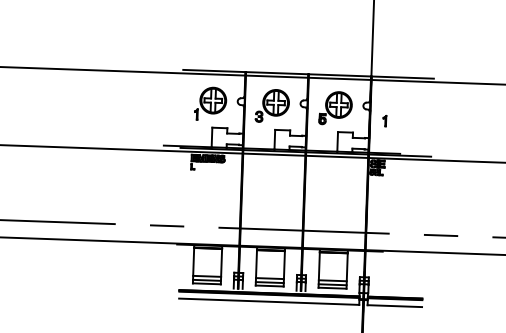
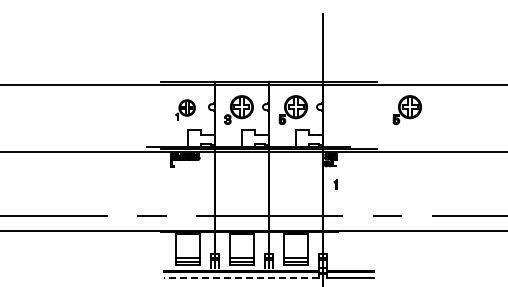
part: (210, 103) -> (185, 109), size x0.7
part: (467, 112) -> (406, 109), added
part: (384, 120) -> (335, 184), moved
line: (268, 301) -> (241, 278), solid -> dashed

